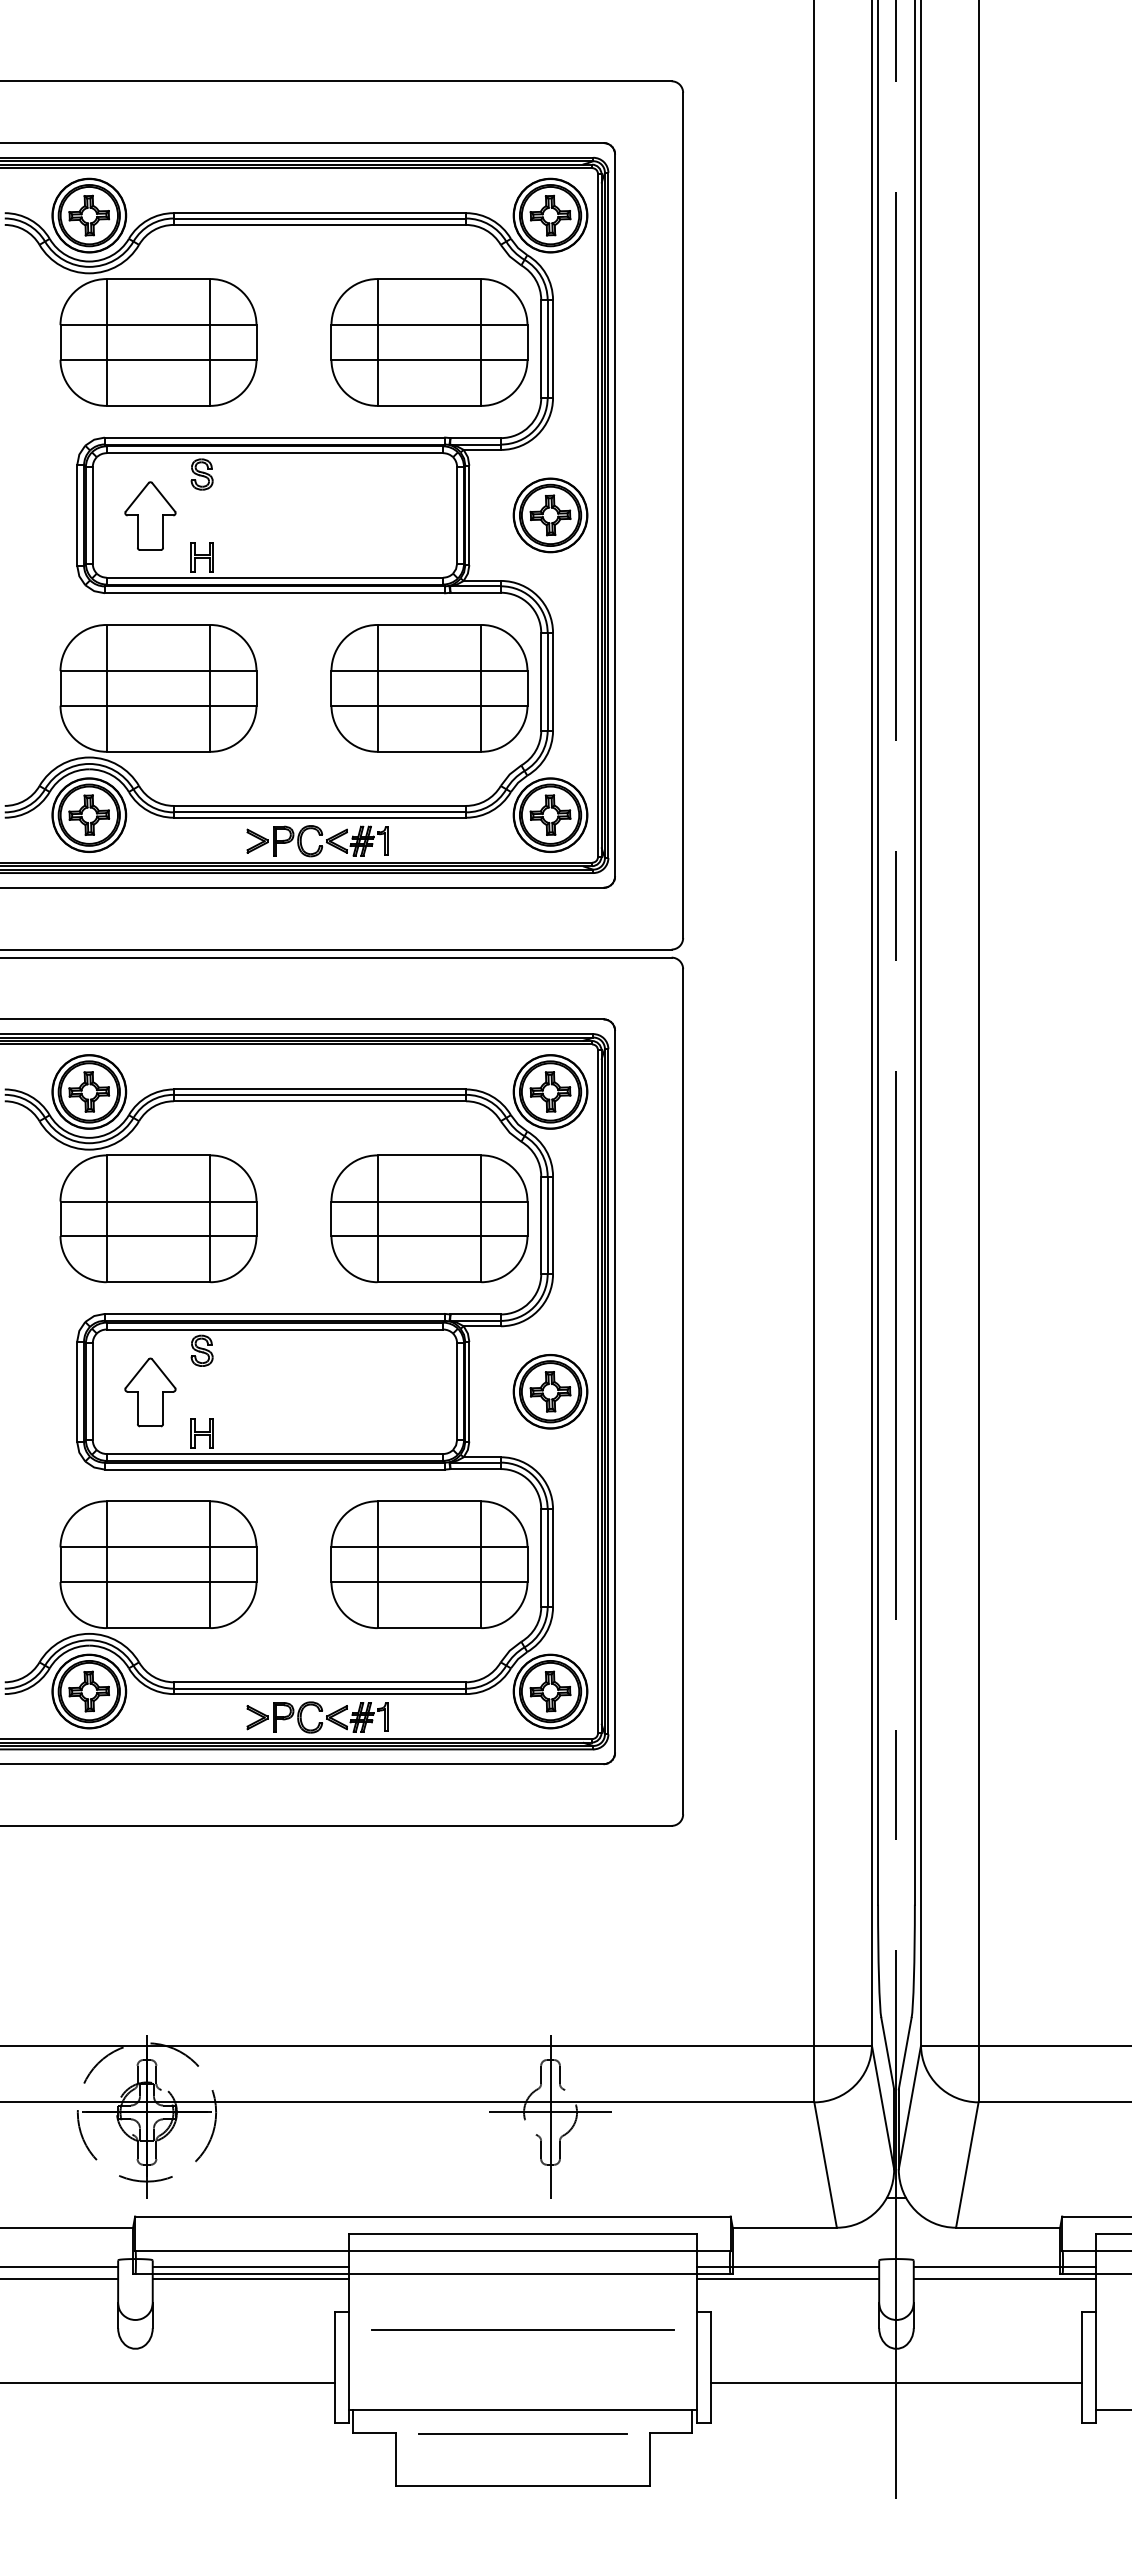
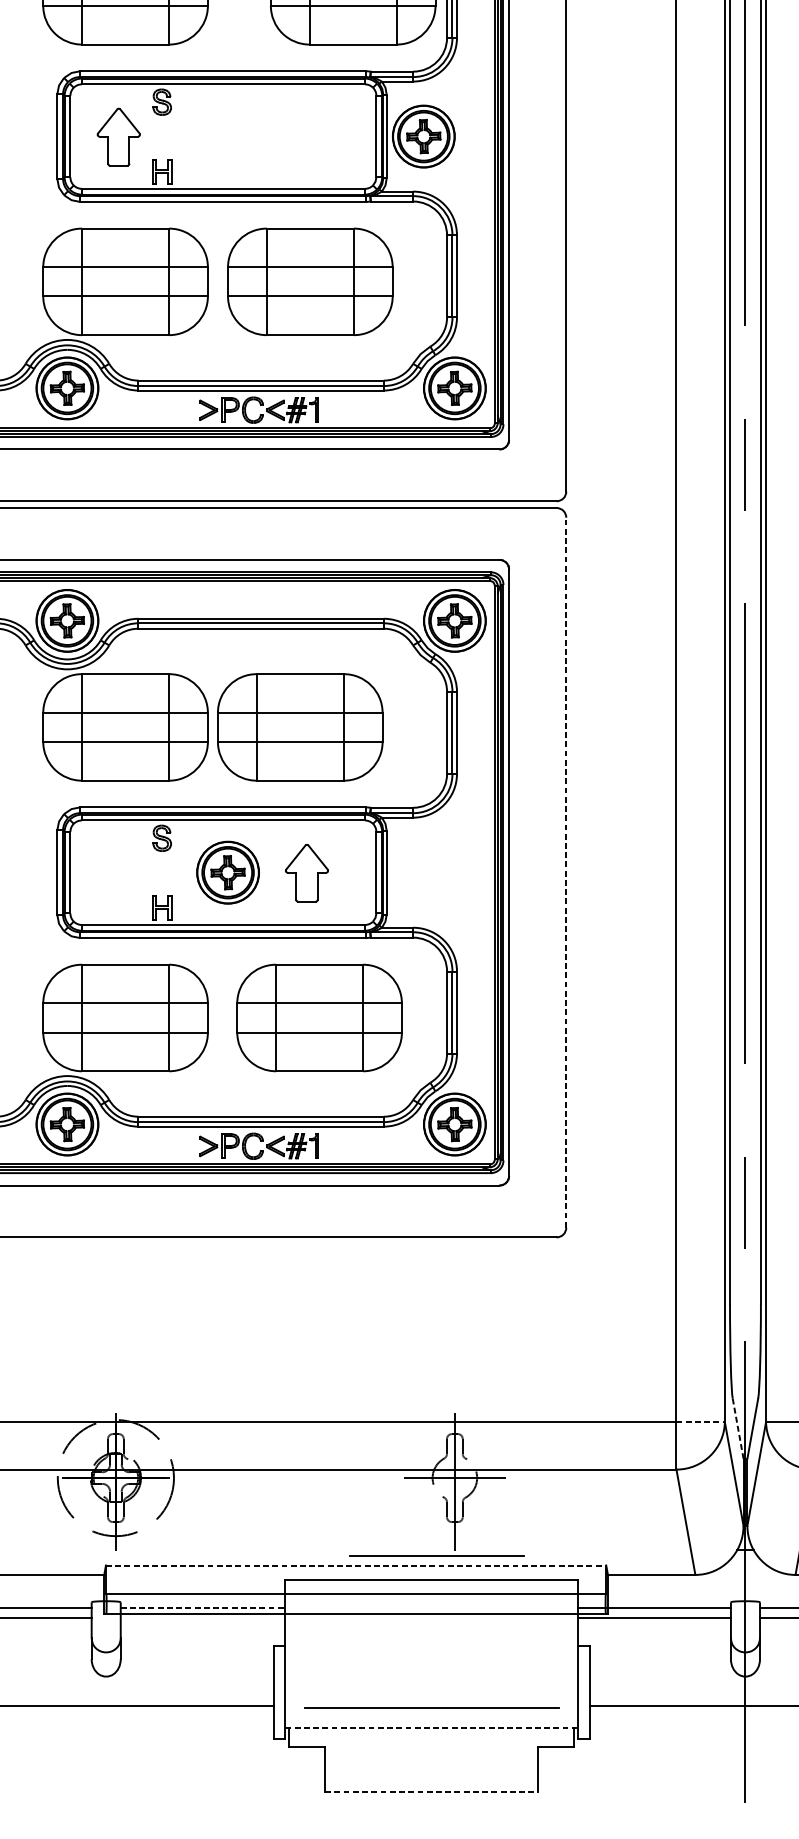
part: (550, 515) -> (423, 136), moved
part: (429, 688) -> (310, 281), moved
part: (429, 1218) -> (300, 727), moved
part: (550, 1391) -> (228, 872), moved
line: (683, 1391) -> (566, 872), solid -> dashed
part: (150, 1392) -> (307, 873), moved
part: (429, 1564) -> (319, 1017), moved
line: (843, 2045) -> (700, 1421), solid -> dashed
line: (887, 2054) -> (737, 1429), solid -> dashed
line: (432, 2216) -> (355, 1565), solid -> dashed
line: (251, 2267) -> (203, 1608), solid -> dashed
line: (250, 2278) -> (202, 1617), removed
line: (522, 2329) -> (431, 1707), moved
line: (523, 2410) -> (432, 1728), solid -> dashed
line: (522, 2433) -> (436, 1555), moved
line: (522, 2486) -> (431, 1792), solid -> dashed

